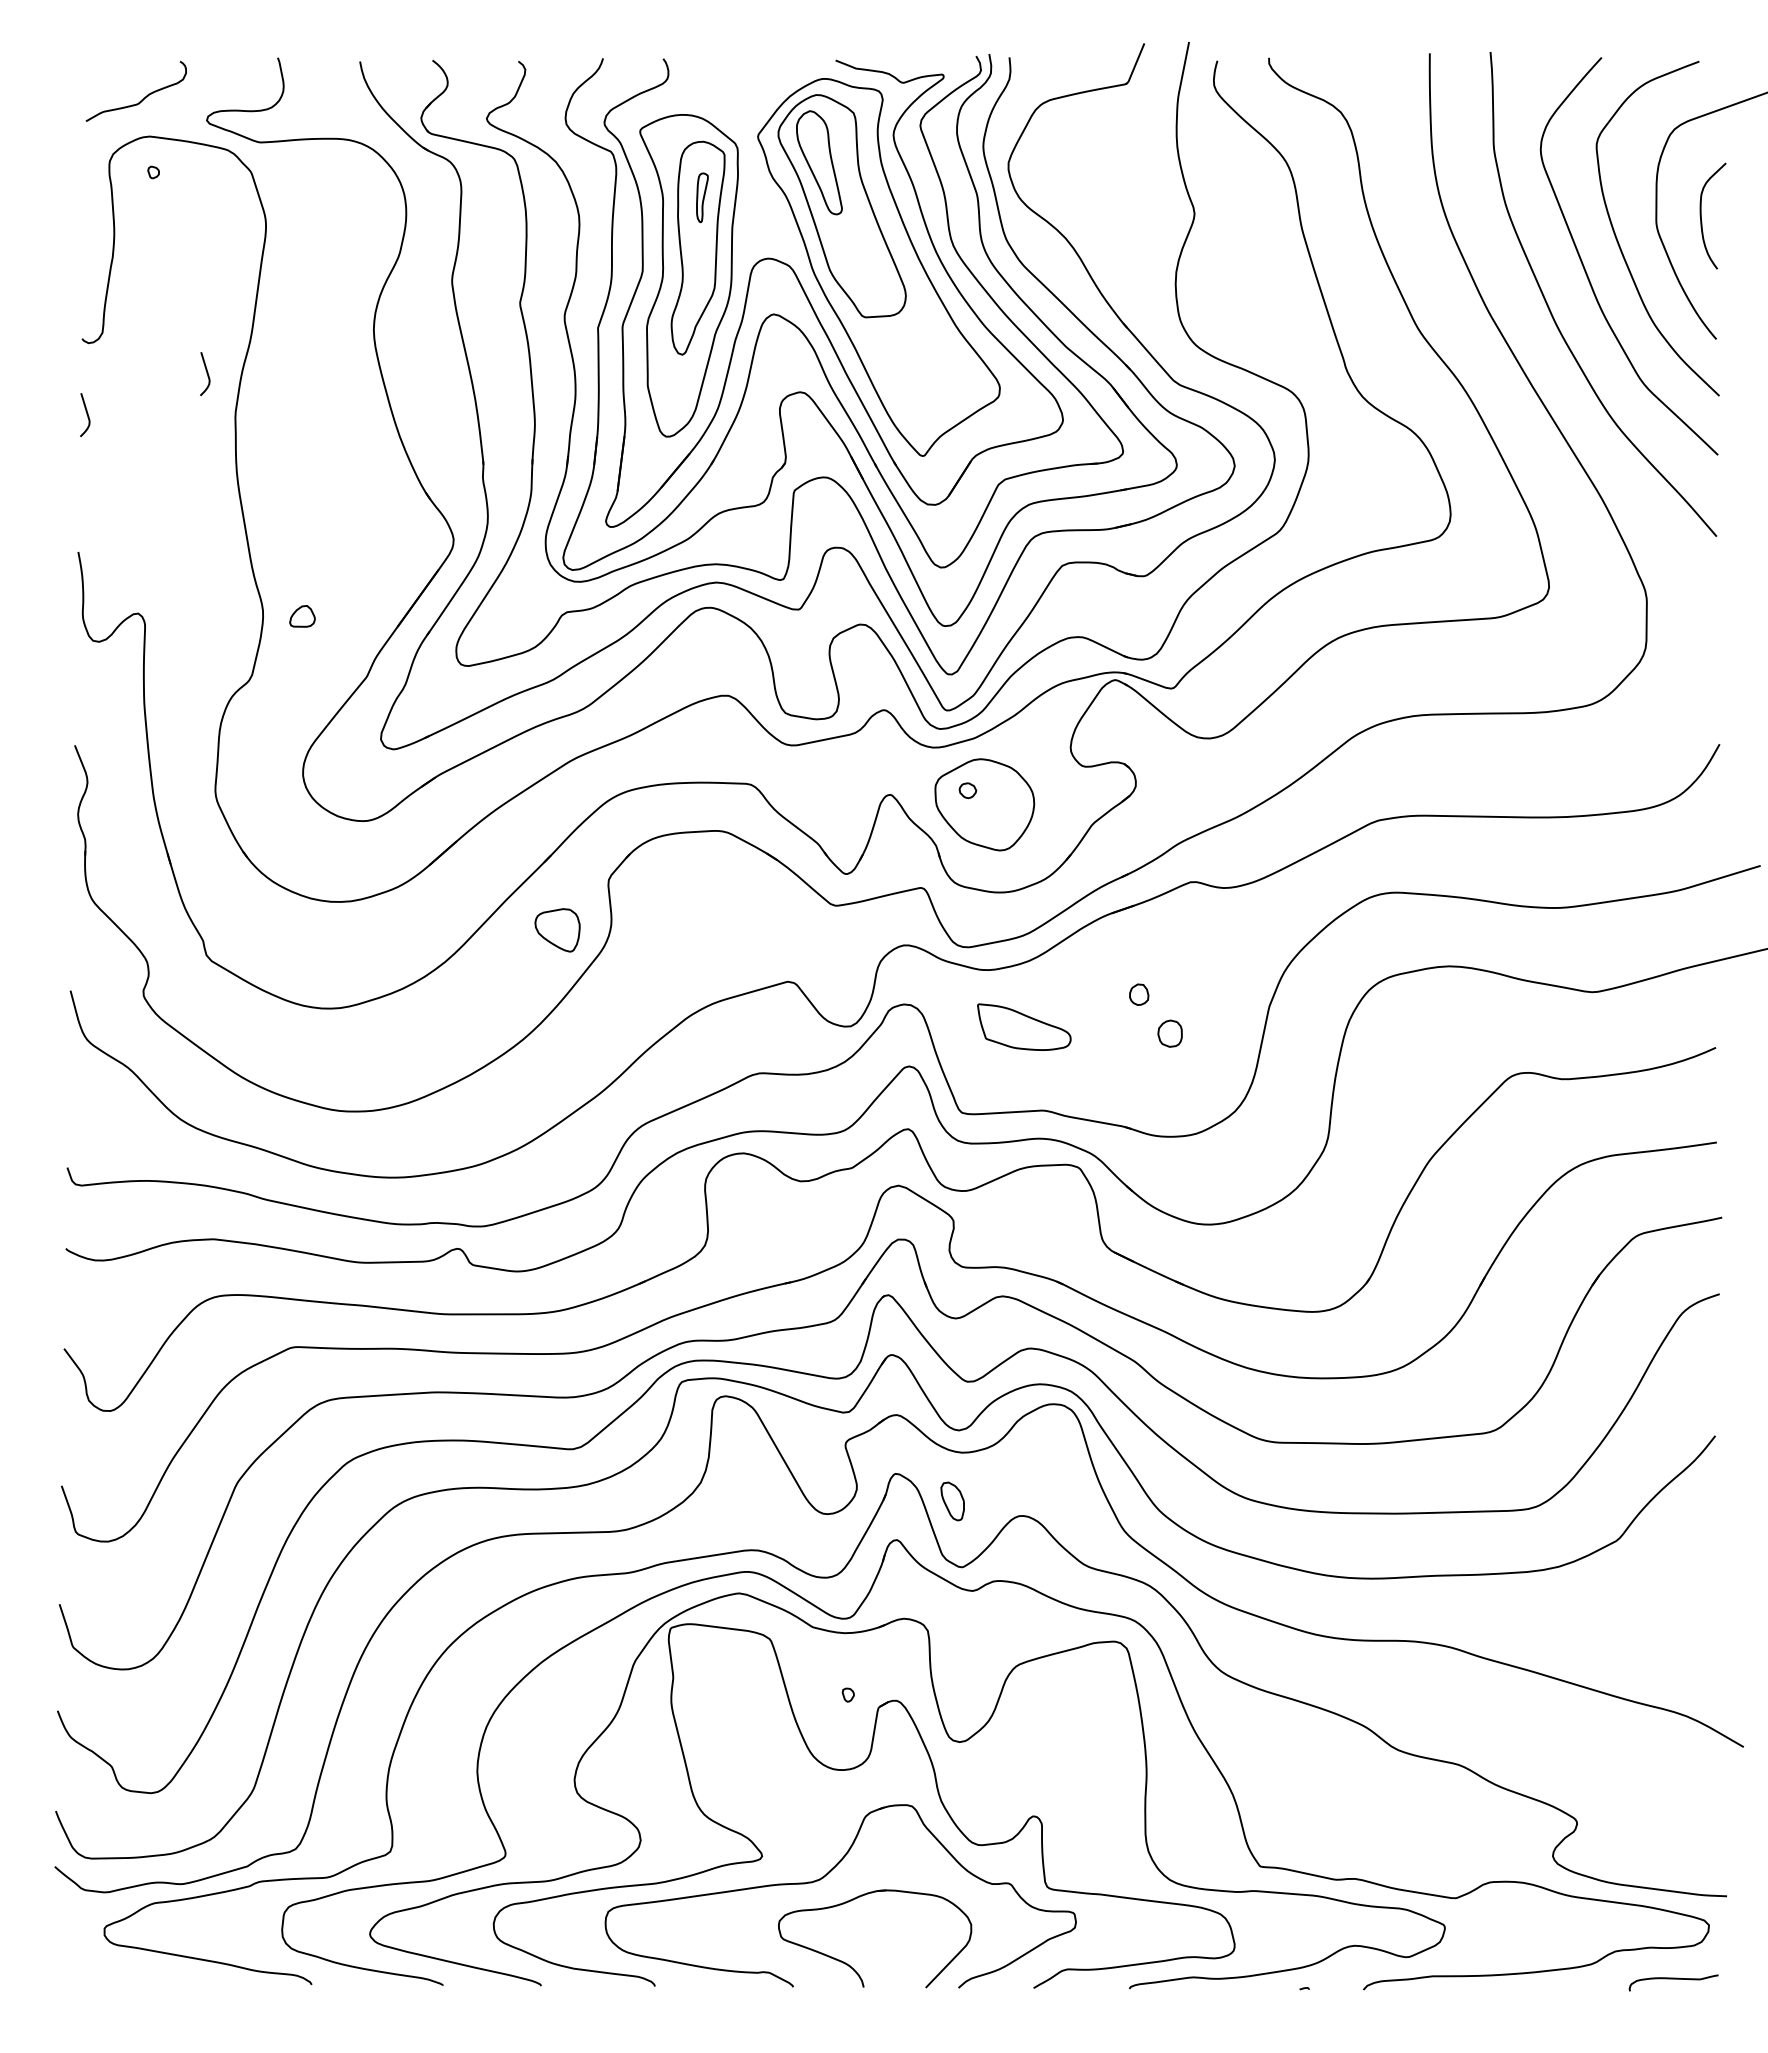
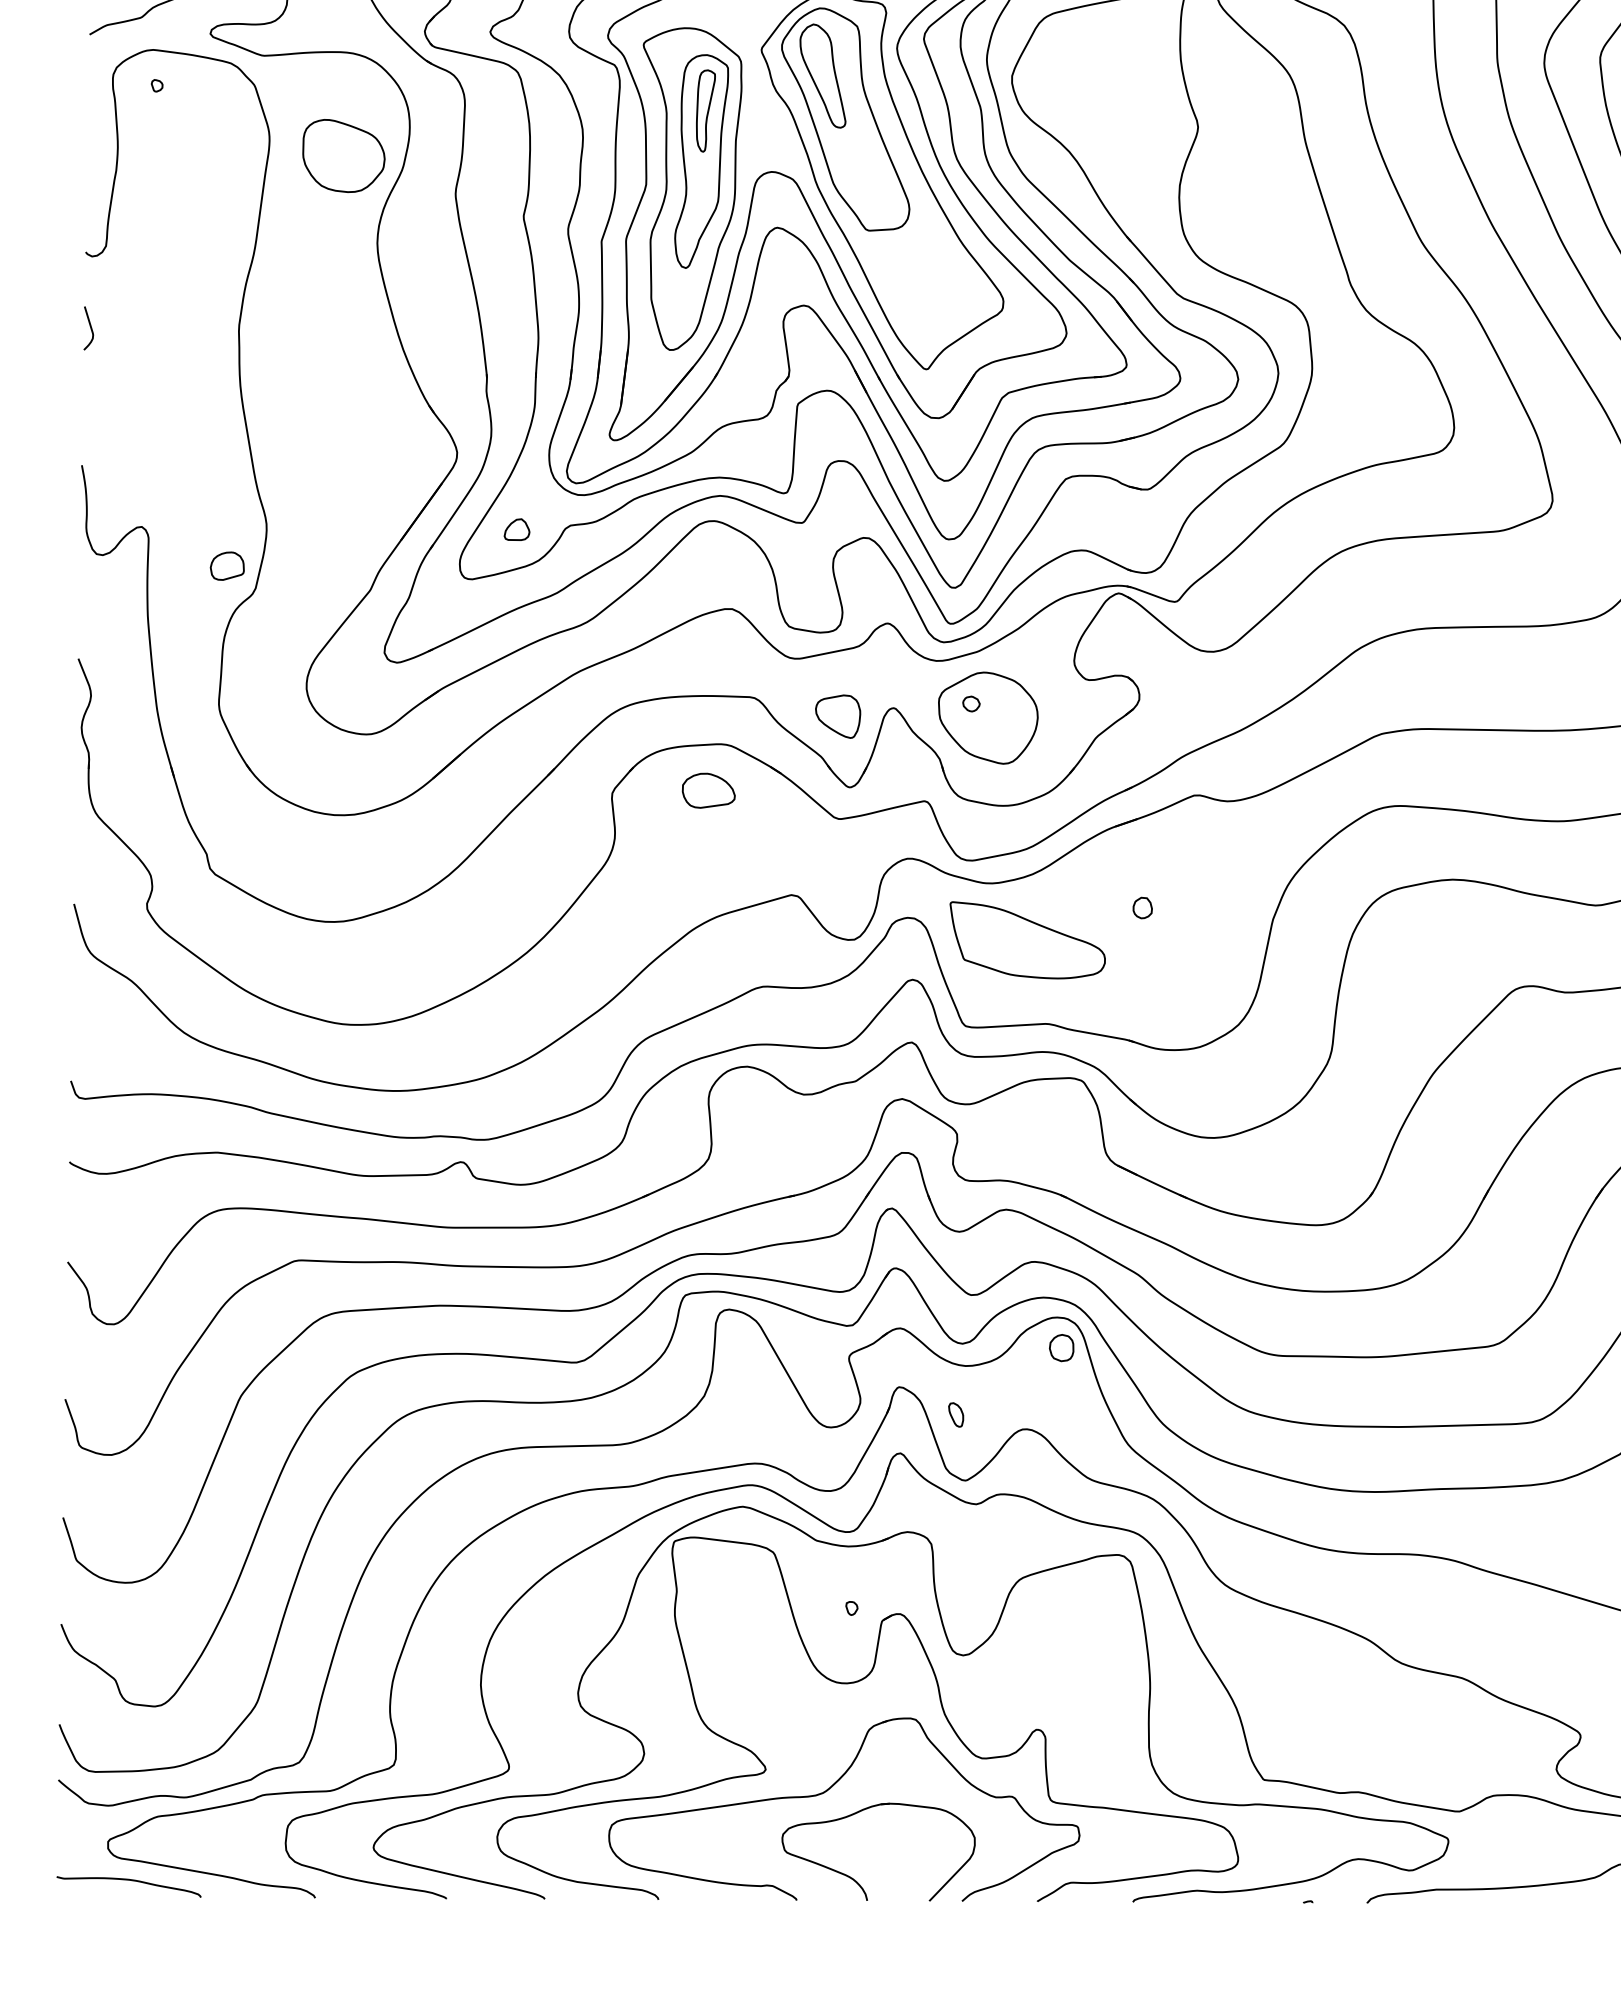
part: (702, 197) -> (706, 110), size x1.67
part: (340, 242) -> (344, 155), added
curve: (206, 373) -> (210, 286), removed
part: (302, 616) -> (517, 529), moved
part: (223, 652) -> (227, 565), added
part: (705, 877) -> (709, 790), added
part: (557, 930) -> (838, 716), moved
part: (1024, 1027) -> (1028, 940), size x1.67
part: (1169, 1033) -> (1061, 1347), moved
part: (952, 1501) -> (956, 1414), size x0.62
curve: (125, 1967) -> (129, 1880), added

